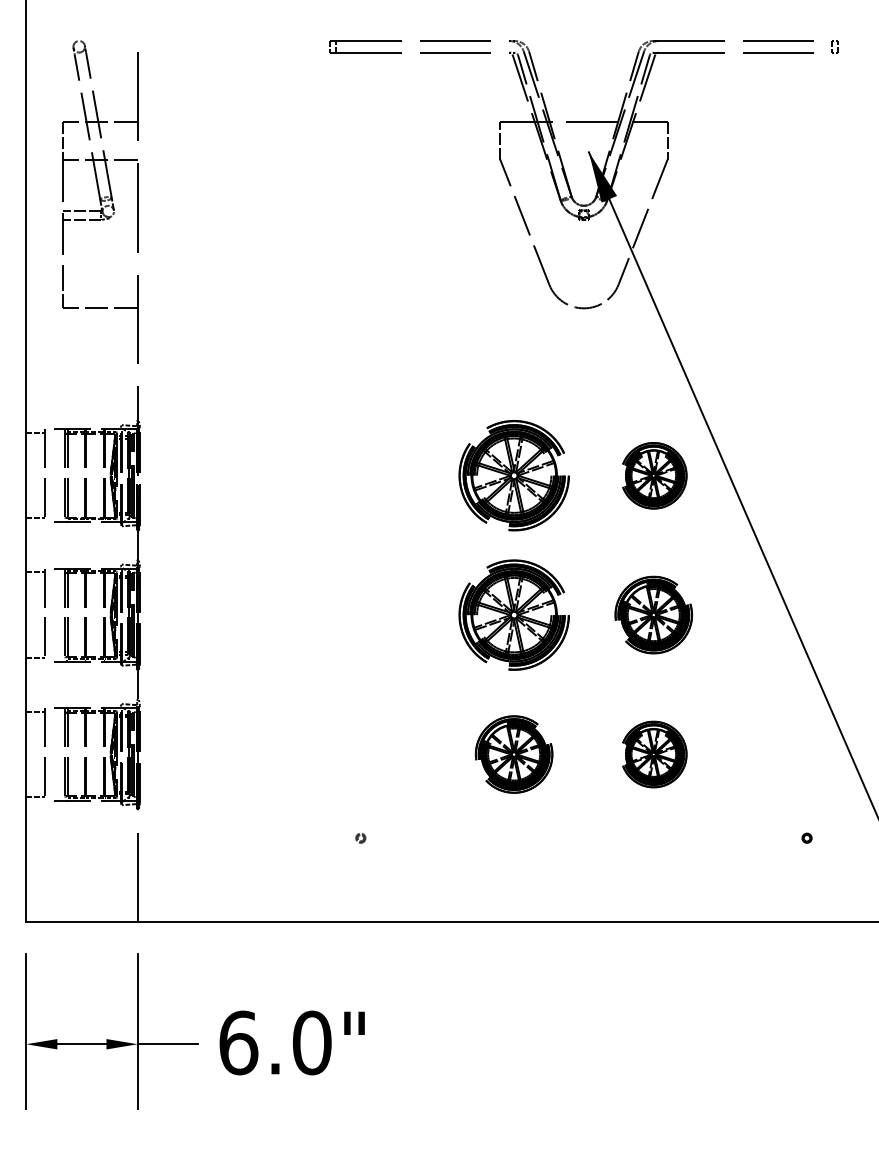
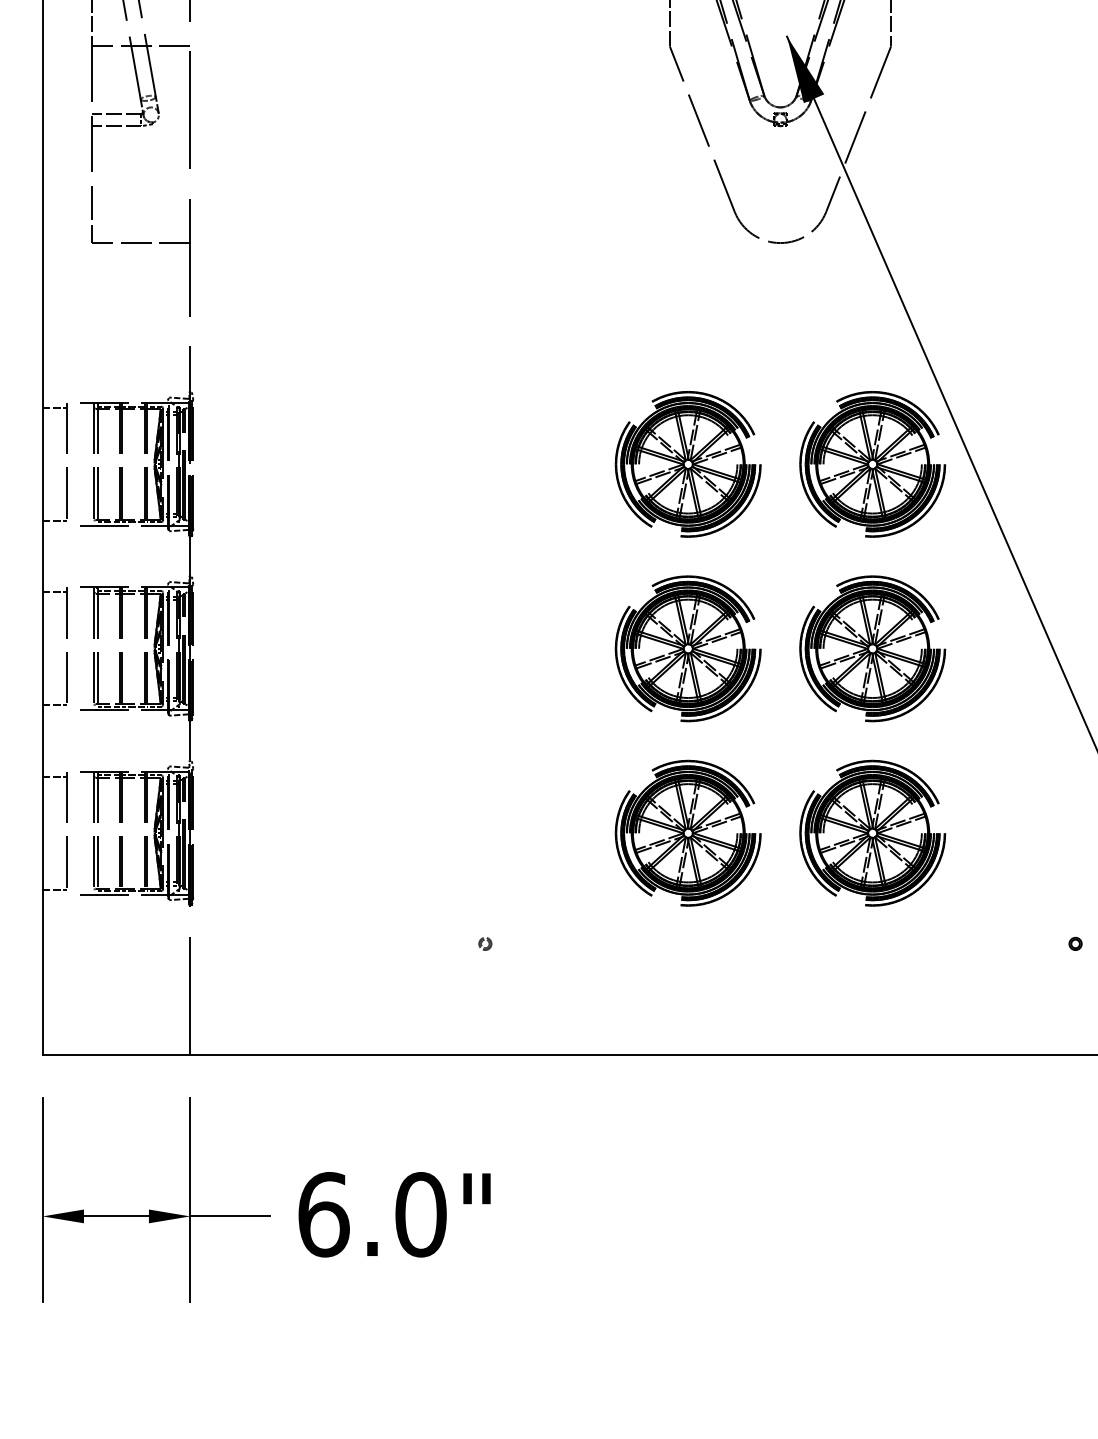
part: (653, 475) -> (872, 464), size x1.67
part: (653, 614) -> (872, 647), size x1.43
part: (513, 754) -> (687, 833), size x1.43
part: (653, 754) -> (872, 833), size x1.67

